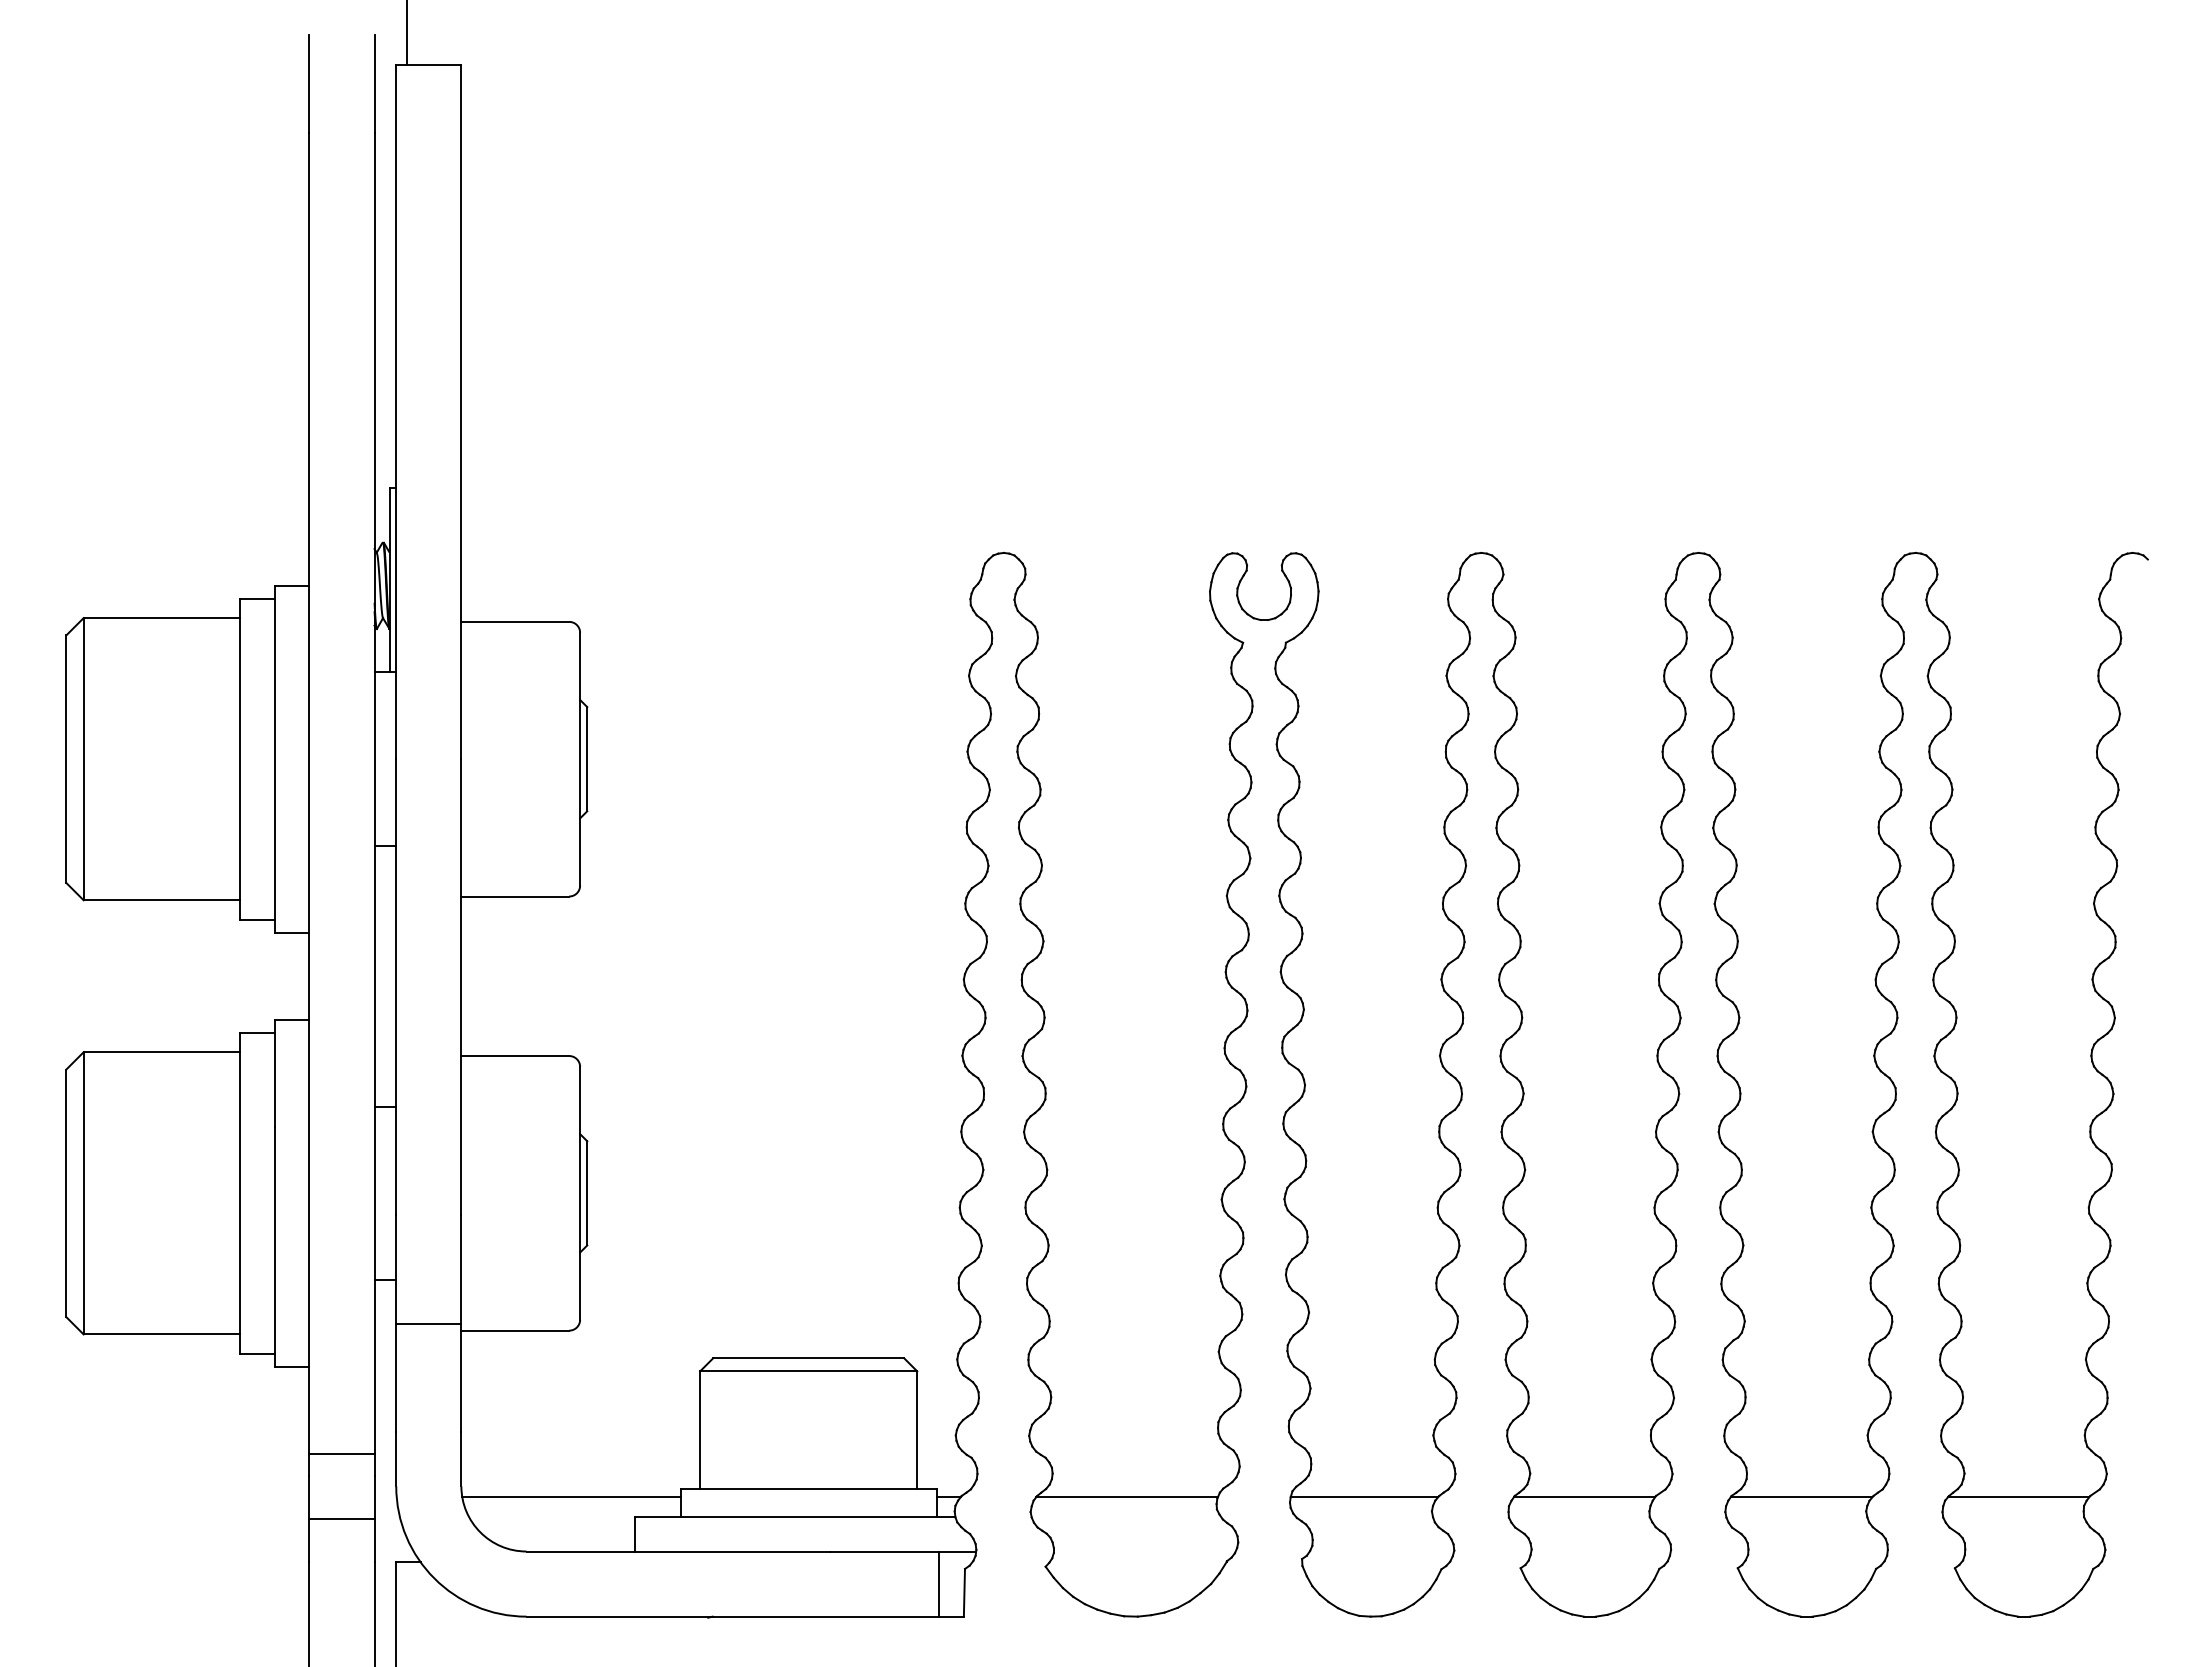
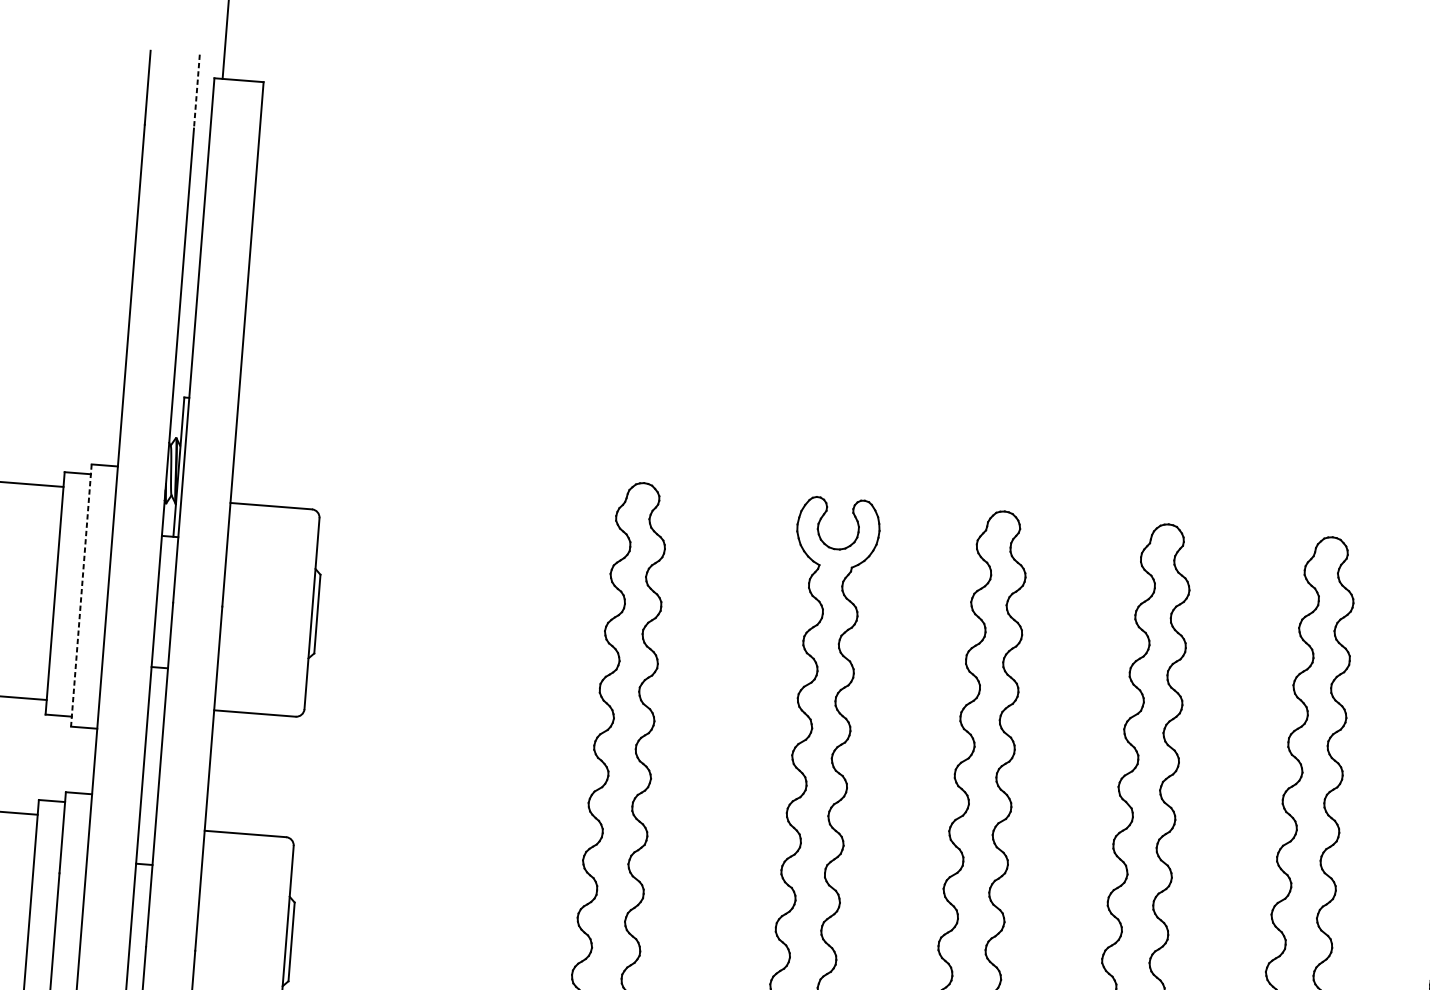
line: (374, 83) -> (196, 91), solid -> dashed
line: (274, 759) -> (81, 595), solid -> dashed

